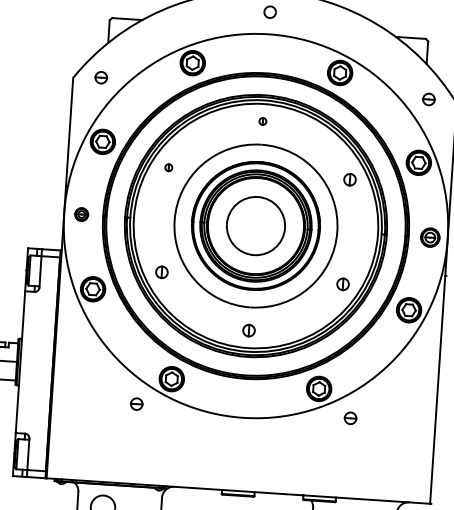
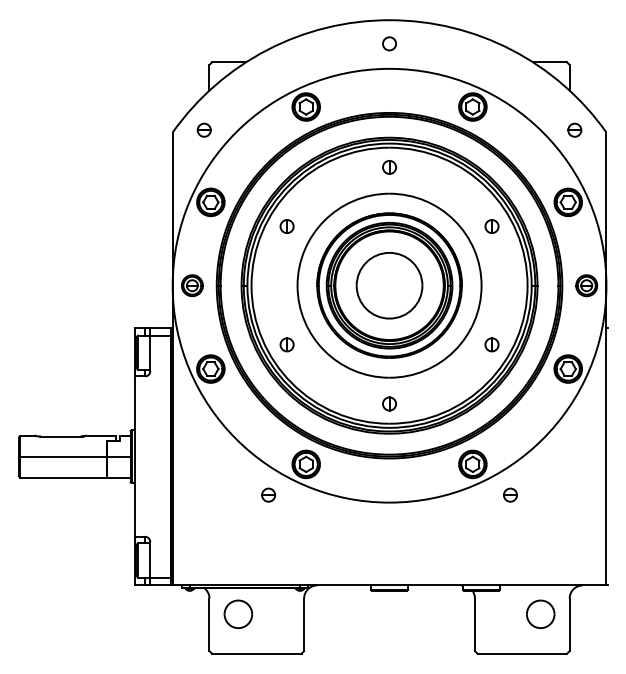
part: (262, 121) -> (389, 167), size x1.67
part: (168, 167) -> (286, 226), size x1.67
part: (81, 214) -> (192, 285), size x1.43

